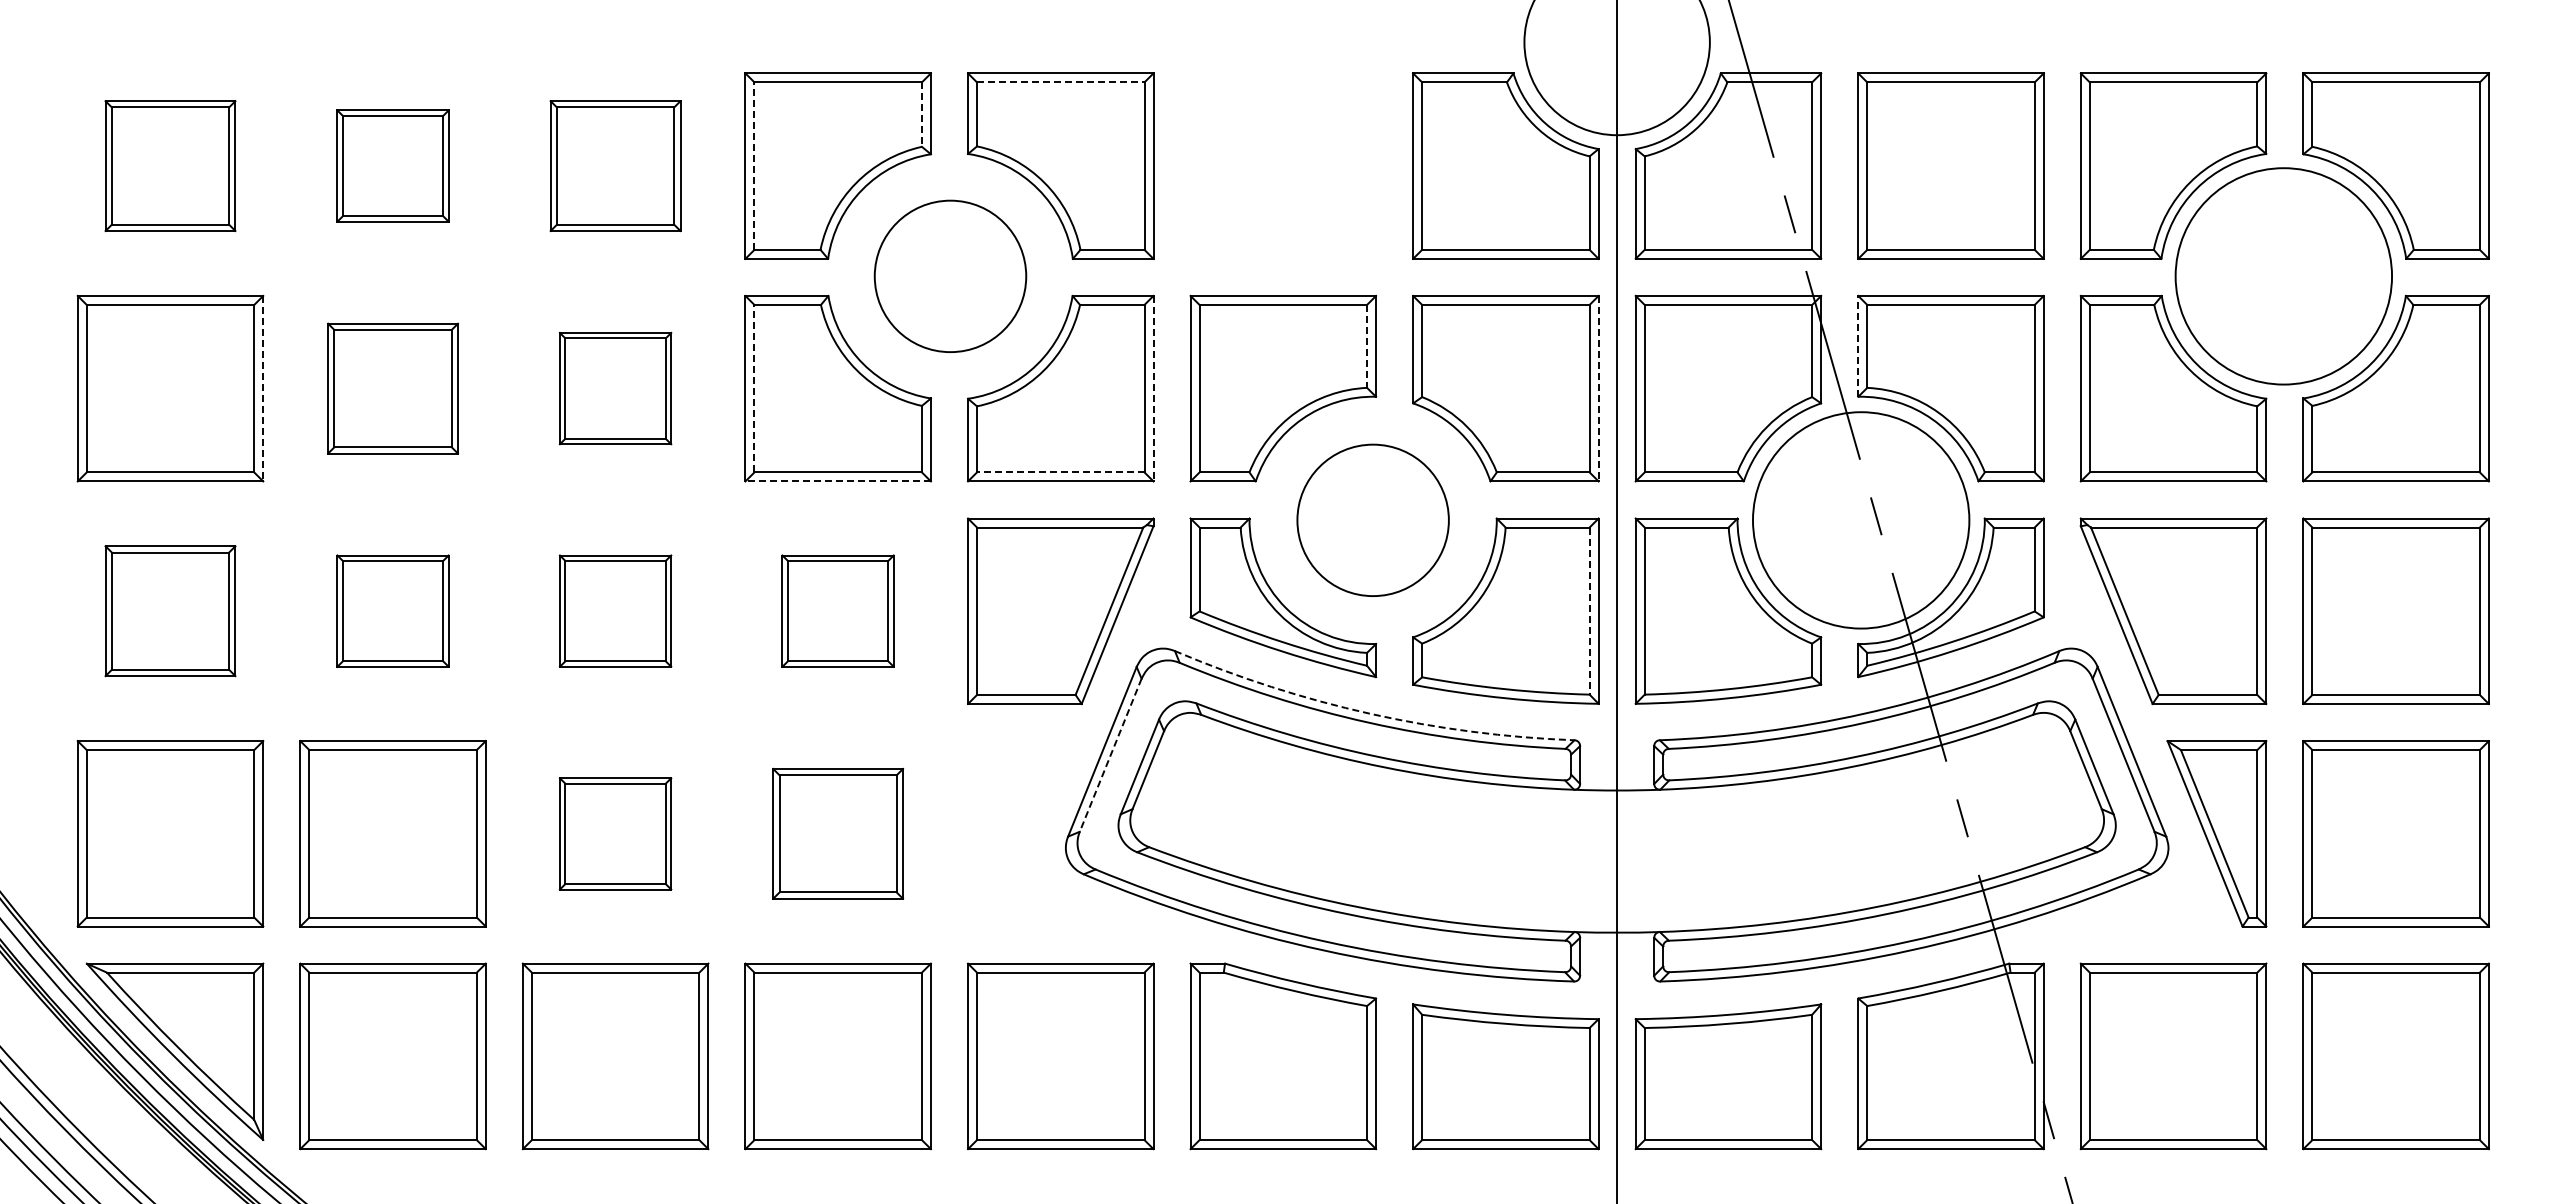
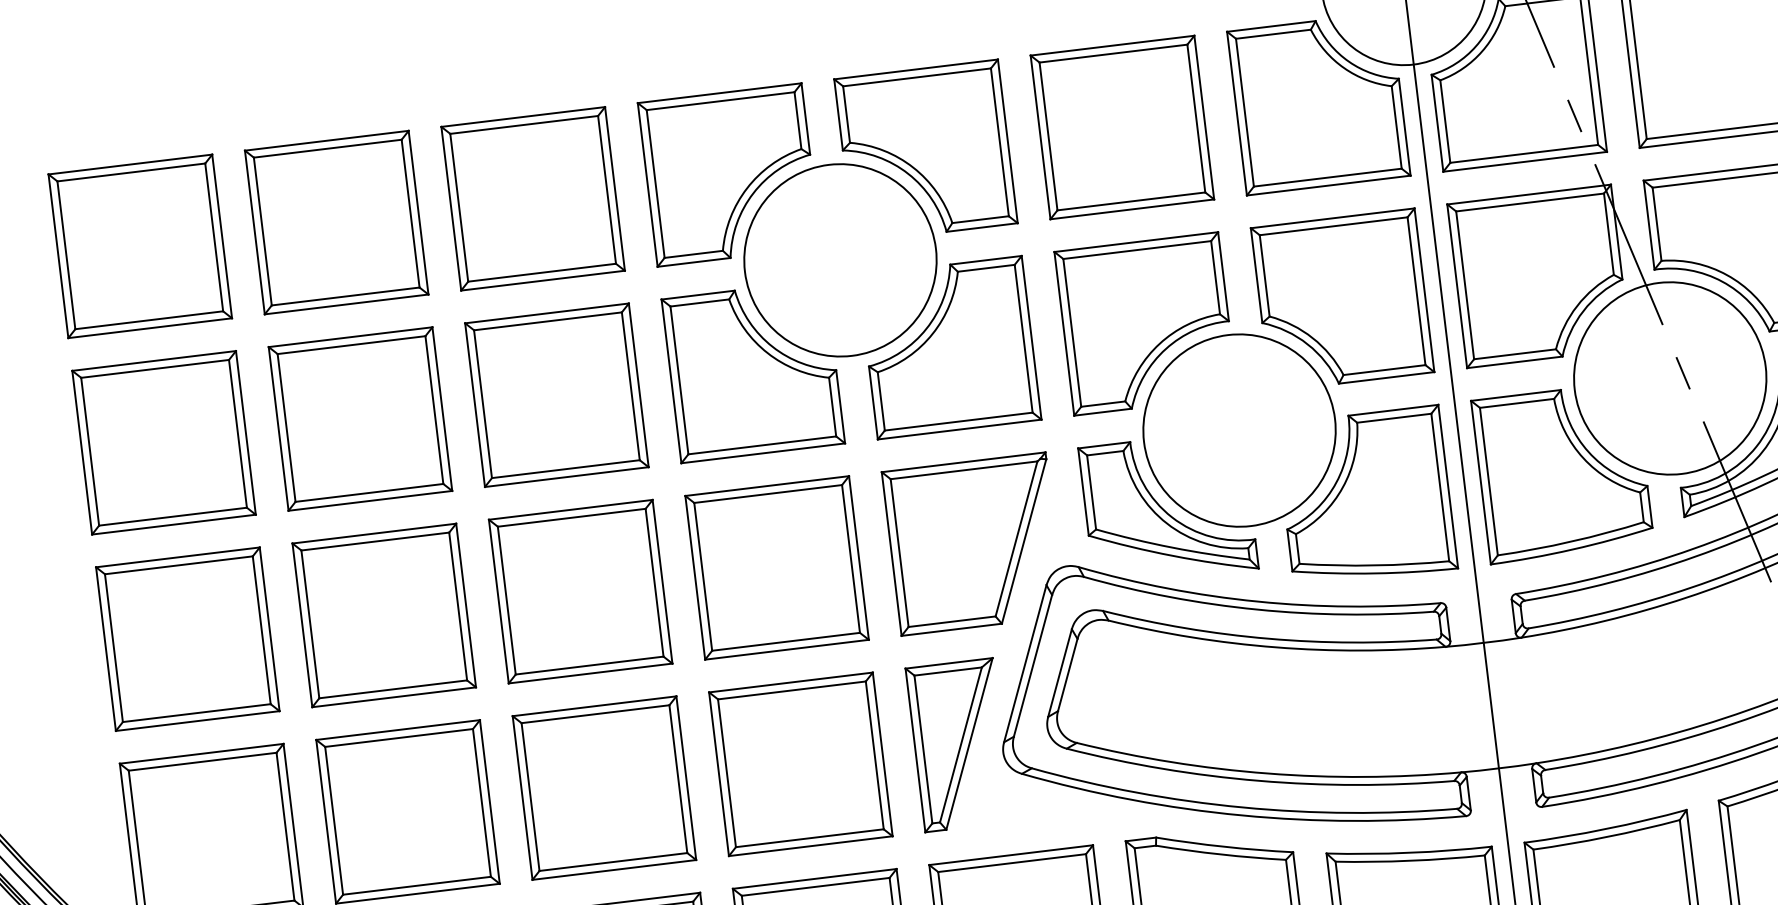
line: (1060, 82) -> (916, 77), dashed -> solid
line: (921, 115) -> (797, 121), dashed -> solid
part: (170, 165) -> (140, 245), size x1.43
part: (392, 165) -> (336, 222), size x1.67
part: (615, 165) -> (532, 198), size x1.43
part: (1283, 165) -> (1122, 126), added
line: (754, 166) -> (655, 184), dashed -> solid
circle: (950, 276) -> (840, 260), size x1.43
line: (1858, 345) -> (1649, 224), dashed -> solid
line: (1367, 346) -> (1215, 277), dashed -> solid
line: (263, 388) -> (246, 432), dashed -> solid
part: (392, 388) -> (359, 418), size x1.43
part: (615, 388) -> (556, 395), size x1.67
line: (754, 388) -> (679, 380), dashed -> solid
line: (1153, 388) -> (1031, 337), dashed -> solid
line: (1598, 388) -> (1424, 290), dashed -> solid
line: (1060, 472) -> (958, 421), dashed -> solid
line: (838, 481) -> (763, 453), dashed -> solid
circle: (1372, 520) -> (1238, 430), size x1.43
part: (170, 610) -> (187, 638), size x1.43
part: (392, 610) -> (383, 614), size x1.67
part: (615, 610) -> (580, 591), size x1.67
part: (837, 610) -> (776, 567), size x1.67
line: (1589, 611) -> (1440, 487), dashed -> solid
arc: (1370, 713) -> (1257, 601), dashed -> solid
line: (1110, 755) -> (1032, 666), dashed -> solid
part: (615, 833) -> (604, 787), size x1.67
part: (837, 833) -> (800, 764), size x1.43
part: (1017, 833) -> (959, 744), added

